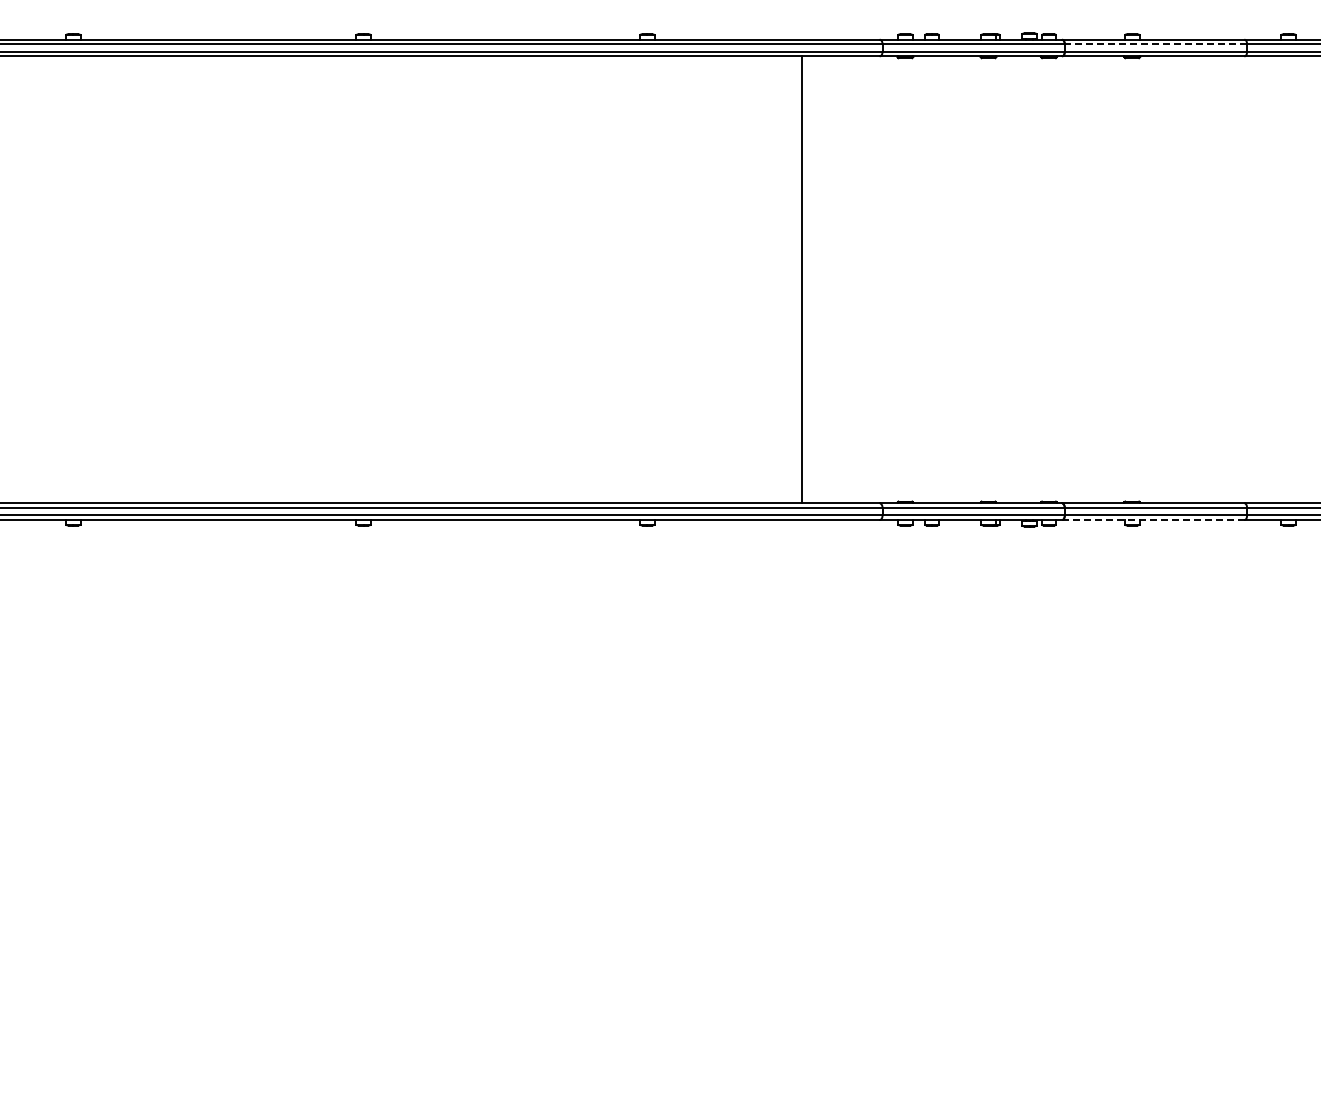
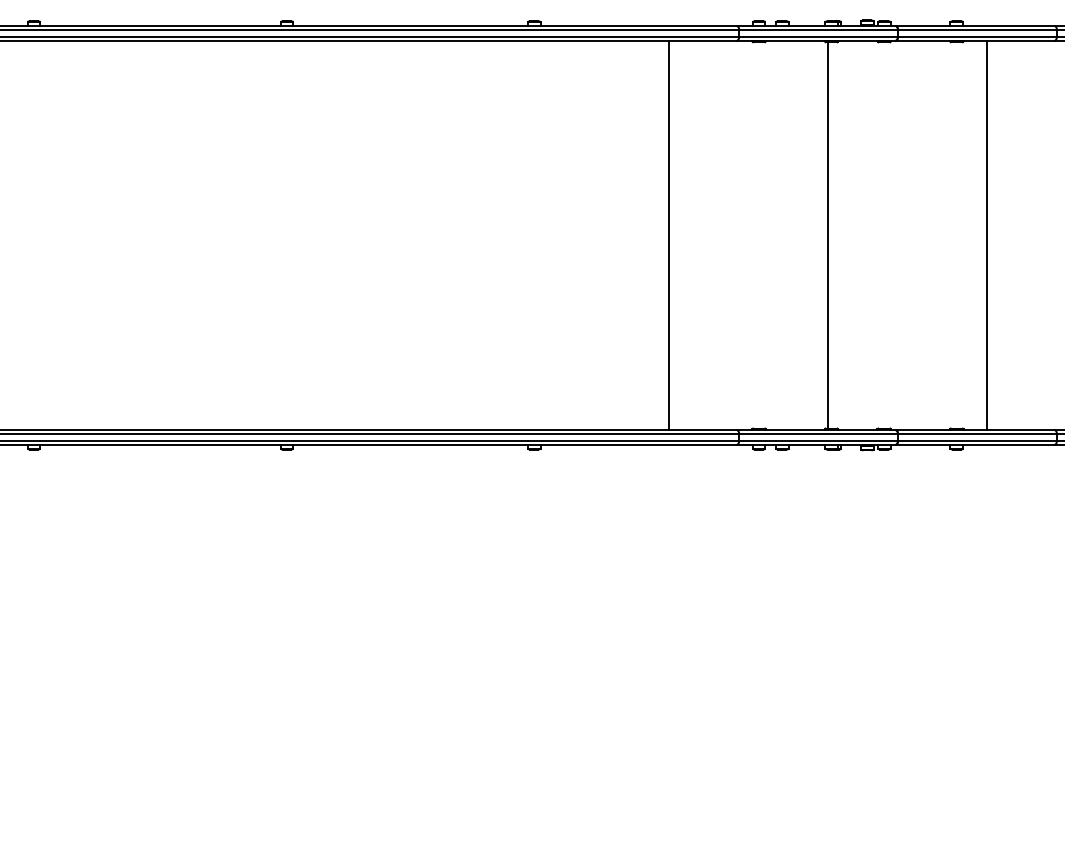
line: (1155, 44) -> (977, 30), dashed -> solid
line: (984, 279) -> (828, 235), added
line: (1166, 279) -> (986, 235), added
line: (1152, 520) -> (974, 445), dashed -> solid

